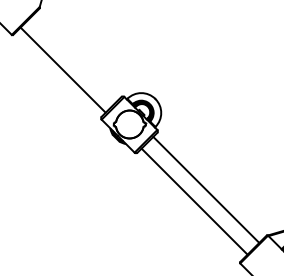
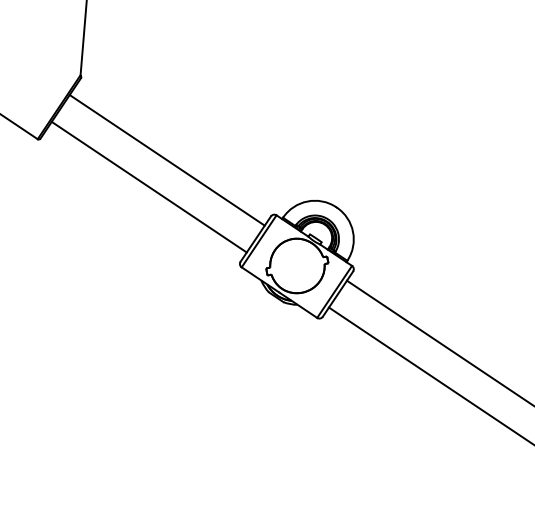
line: (74, 58) -> (166, 160), added

